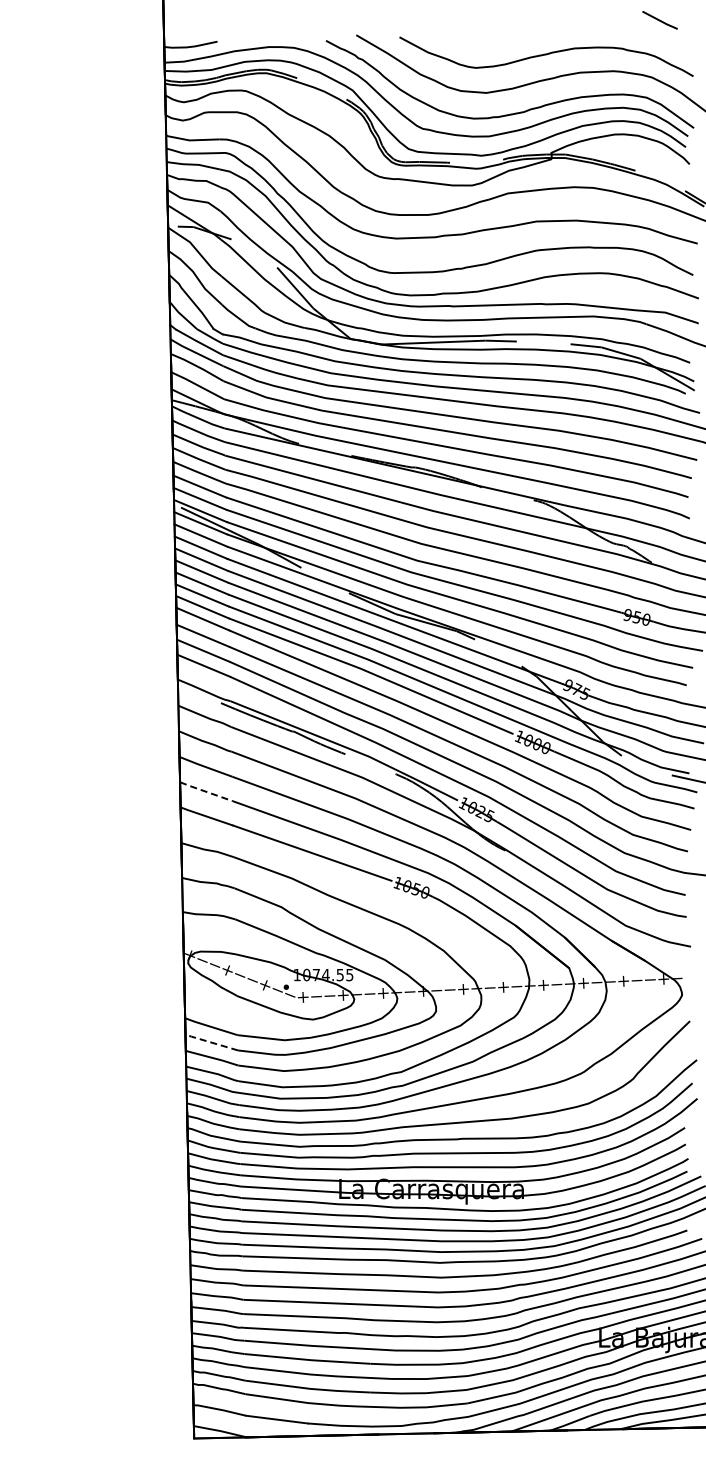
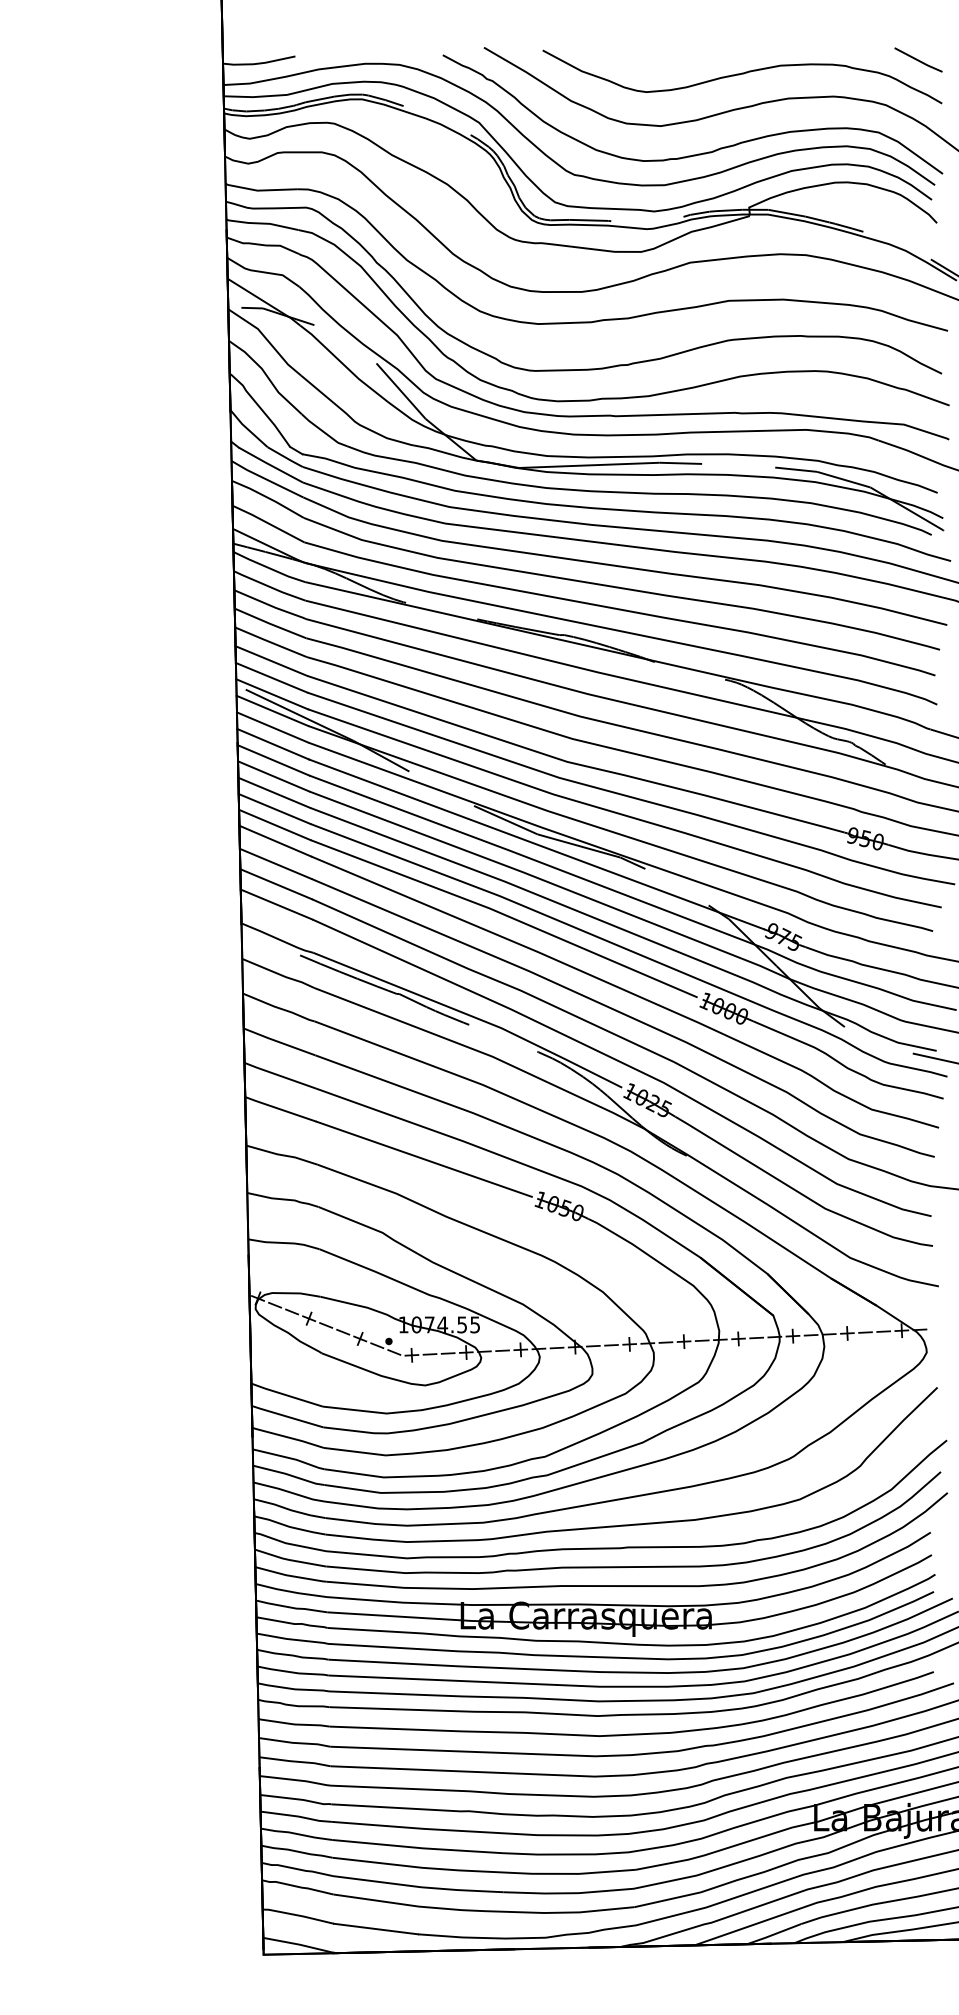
line: (659, 20) -> (917, 60), moved
line: (205, 791) -> (279, 1075), dashed -> solid
line: (210, 1042) -> (285, 1416), dashed -> solid

